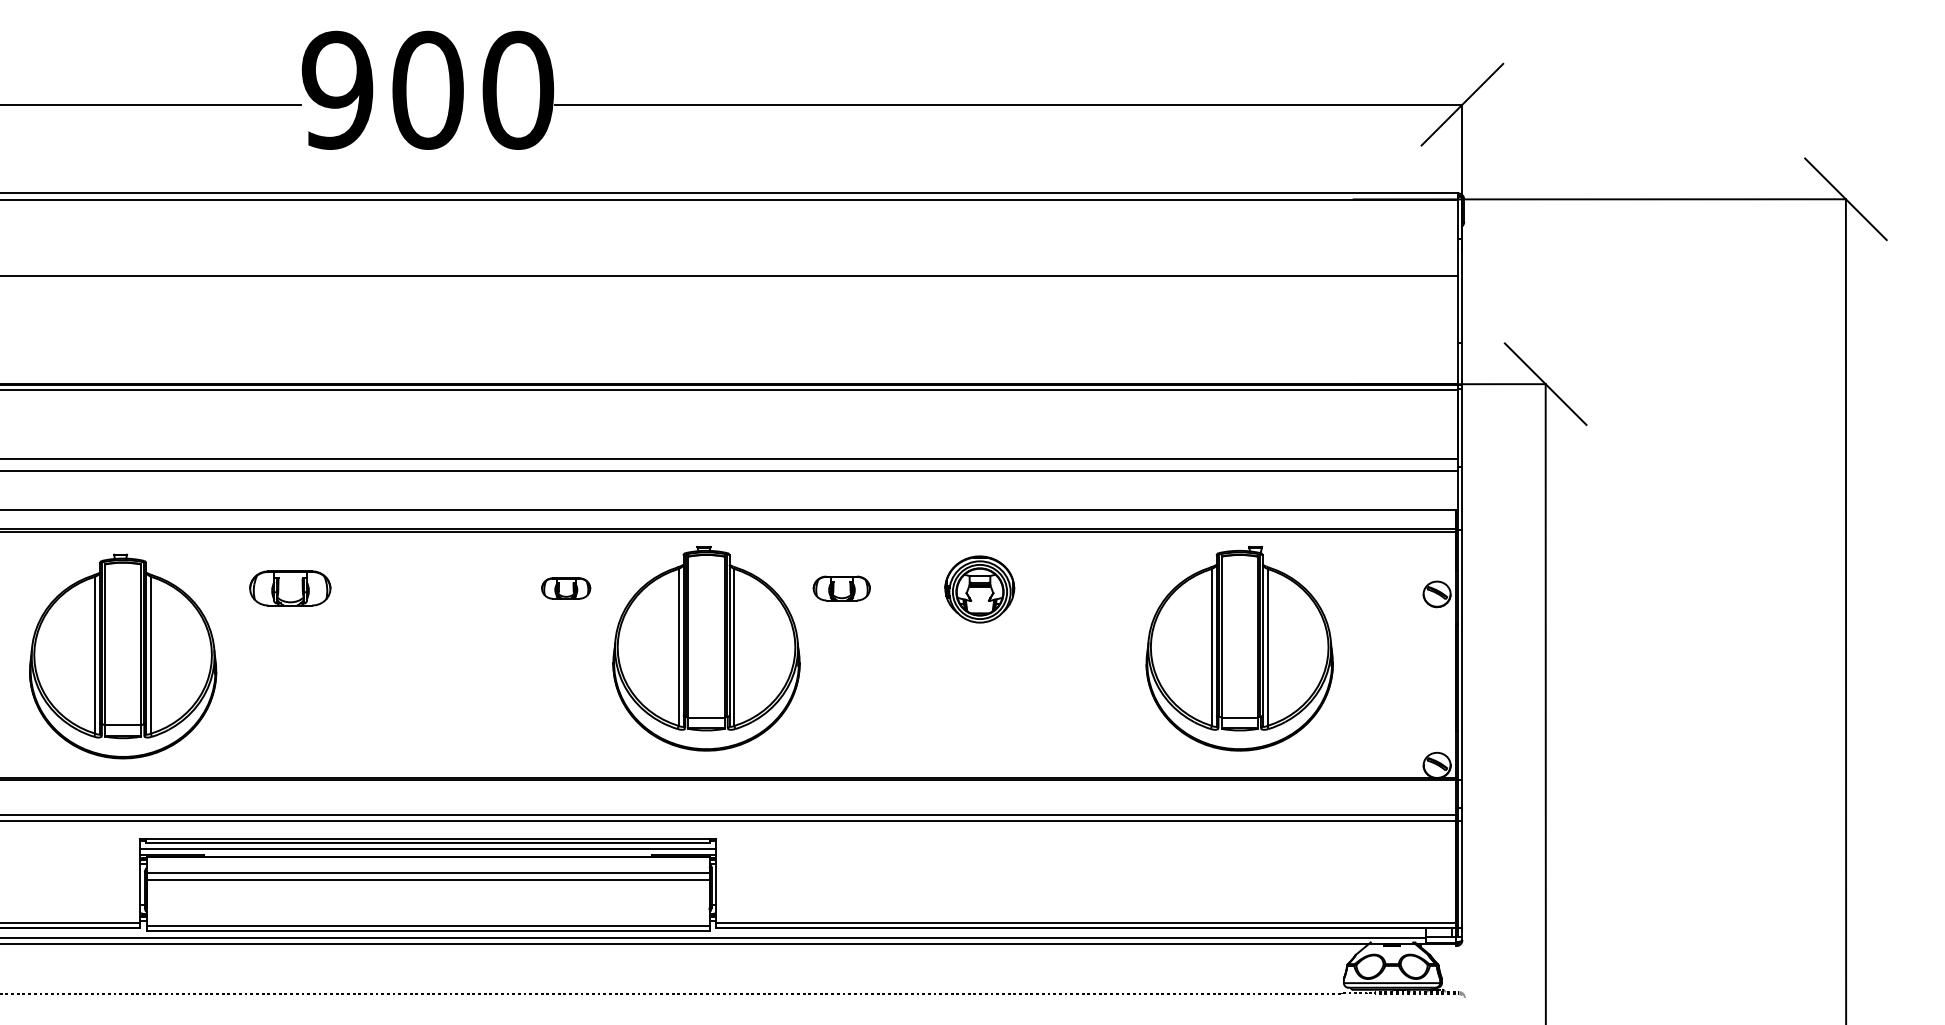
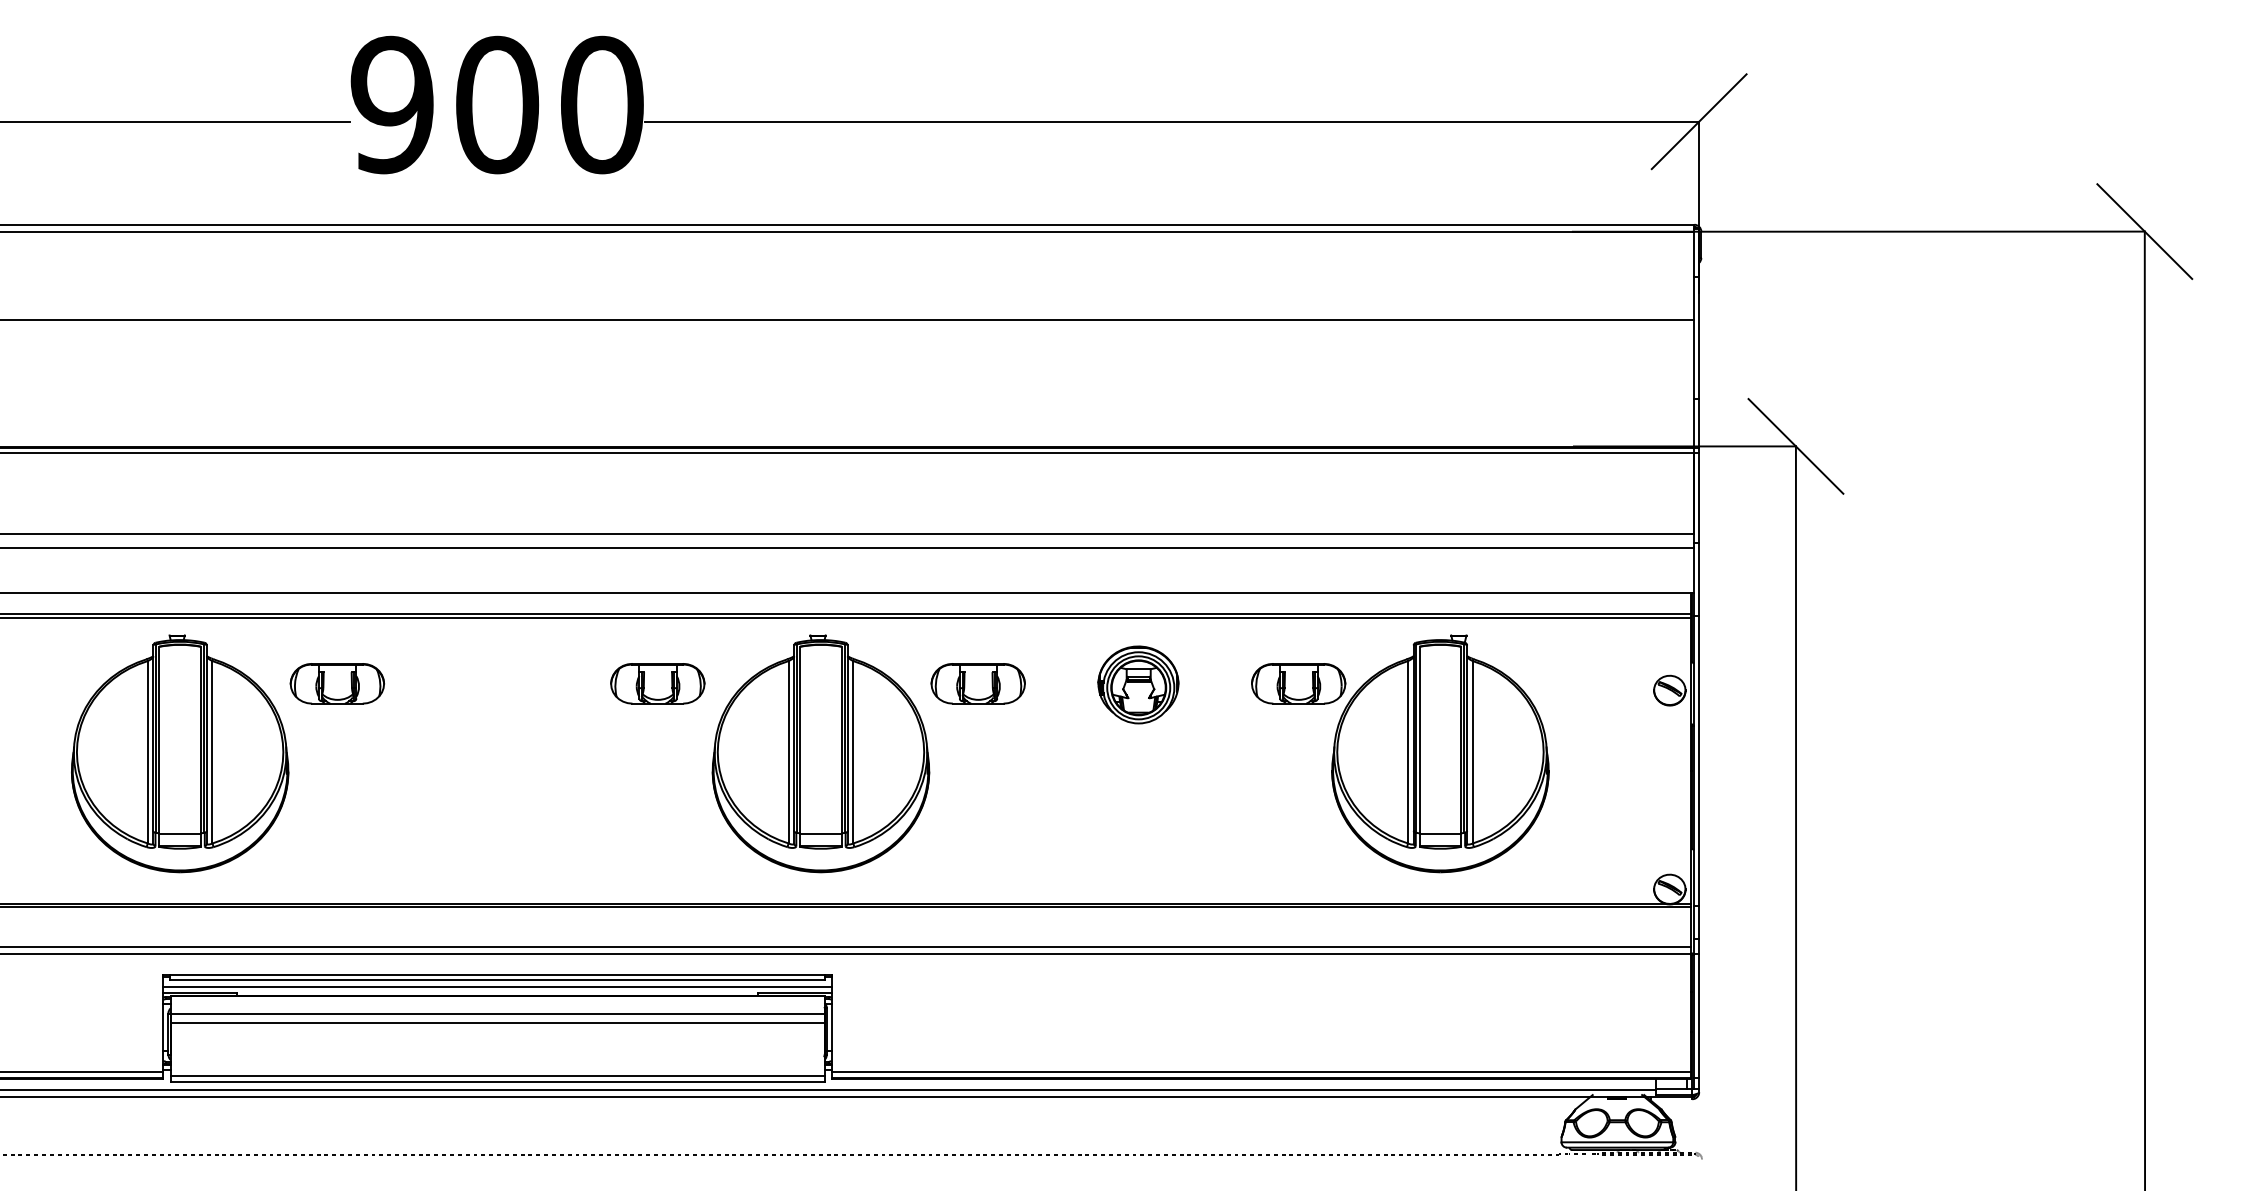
part: (565, 588) -> (657, 683), size x1.67
part: (841, 588) -> (977, 683), size x1.43
part: (1117, 588) -> (1298, 683), added
part: (123, 656) -> (180, 753), moved

